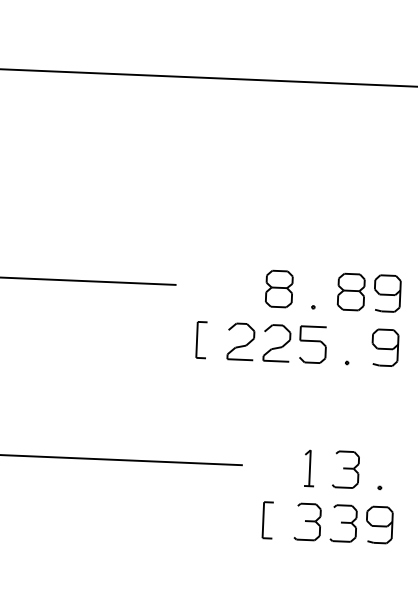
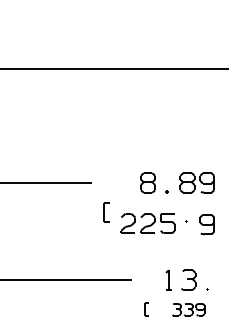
part: (275, 343) -> (147, 223), moved
part: (383, 347) -> (206, 224), moved
part: (266, 520) -> (146, 309), size x0.7
part: (343, 523) -> (188, 309), size x0.6

